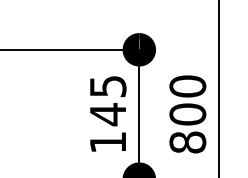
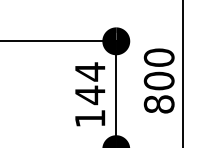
text: (108, 86) -> (90, 71), 145 -> 144
text: (187, 114) -> (158, 81), moved

